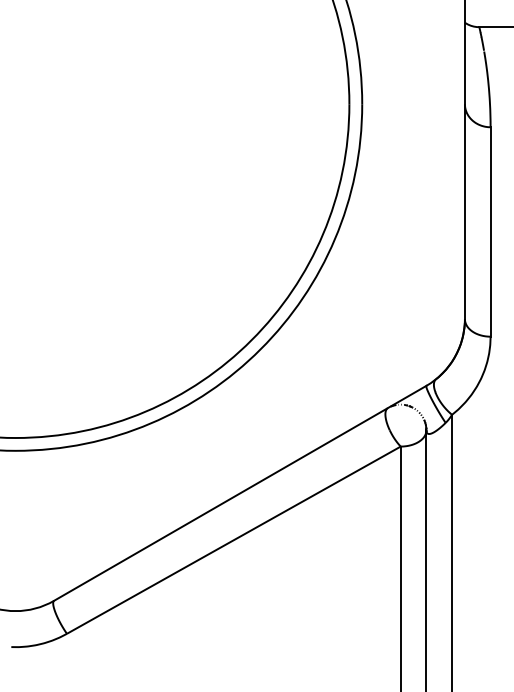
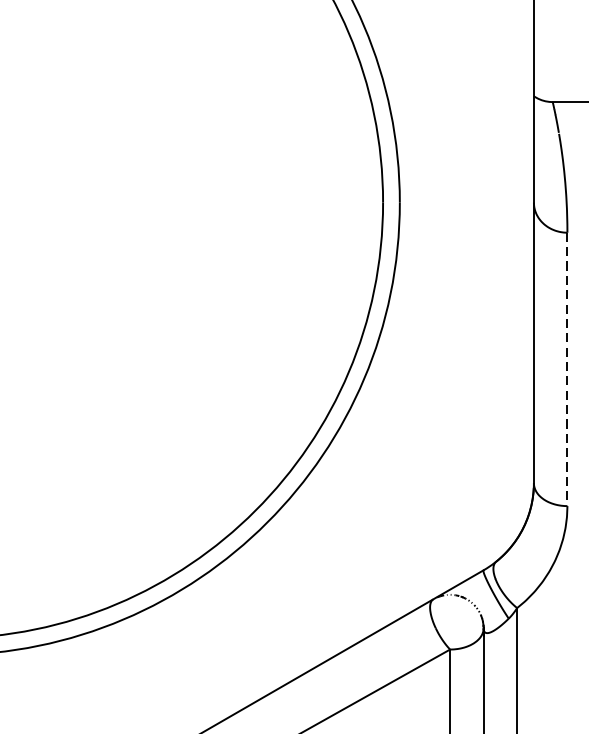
line: (490, 231) -> (567, 368), solid -> dashed

